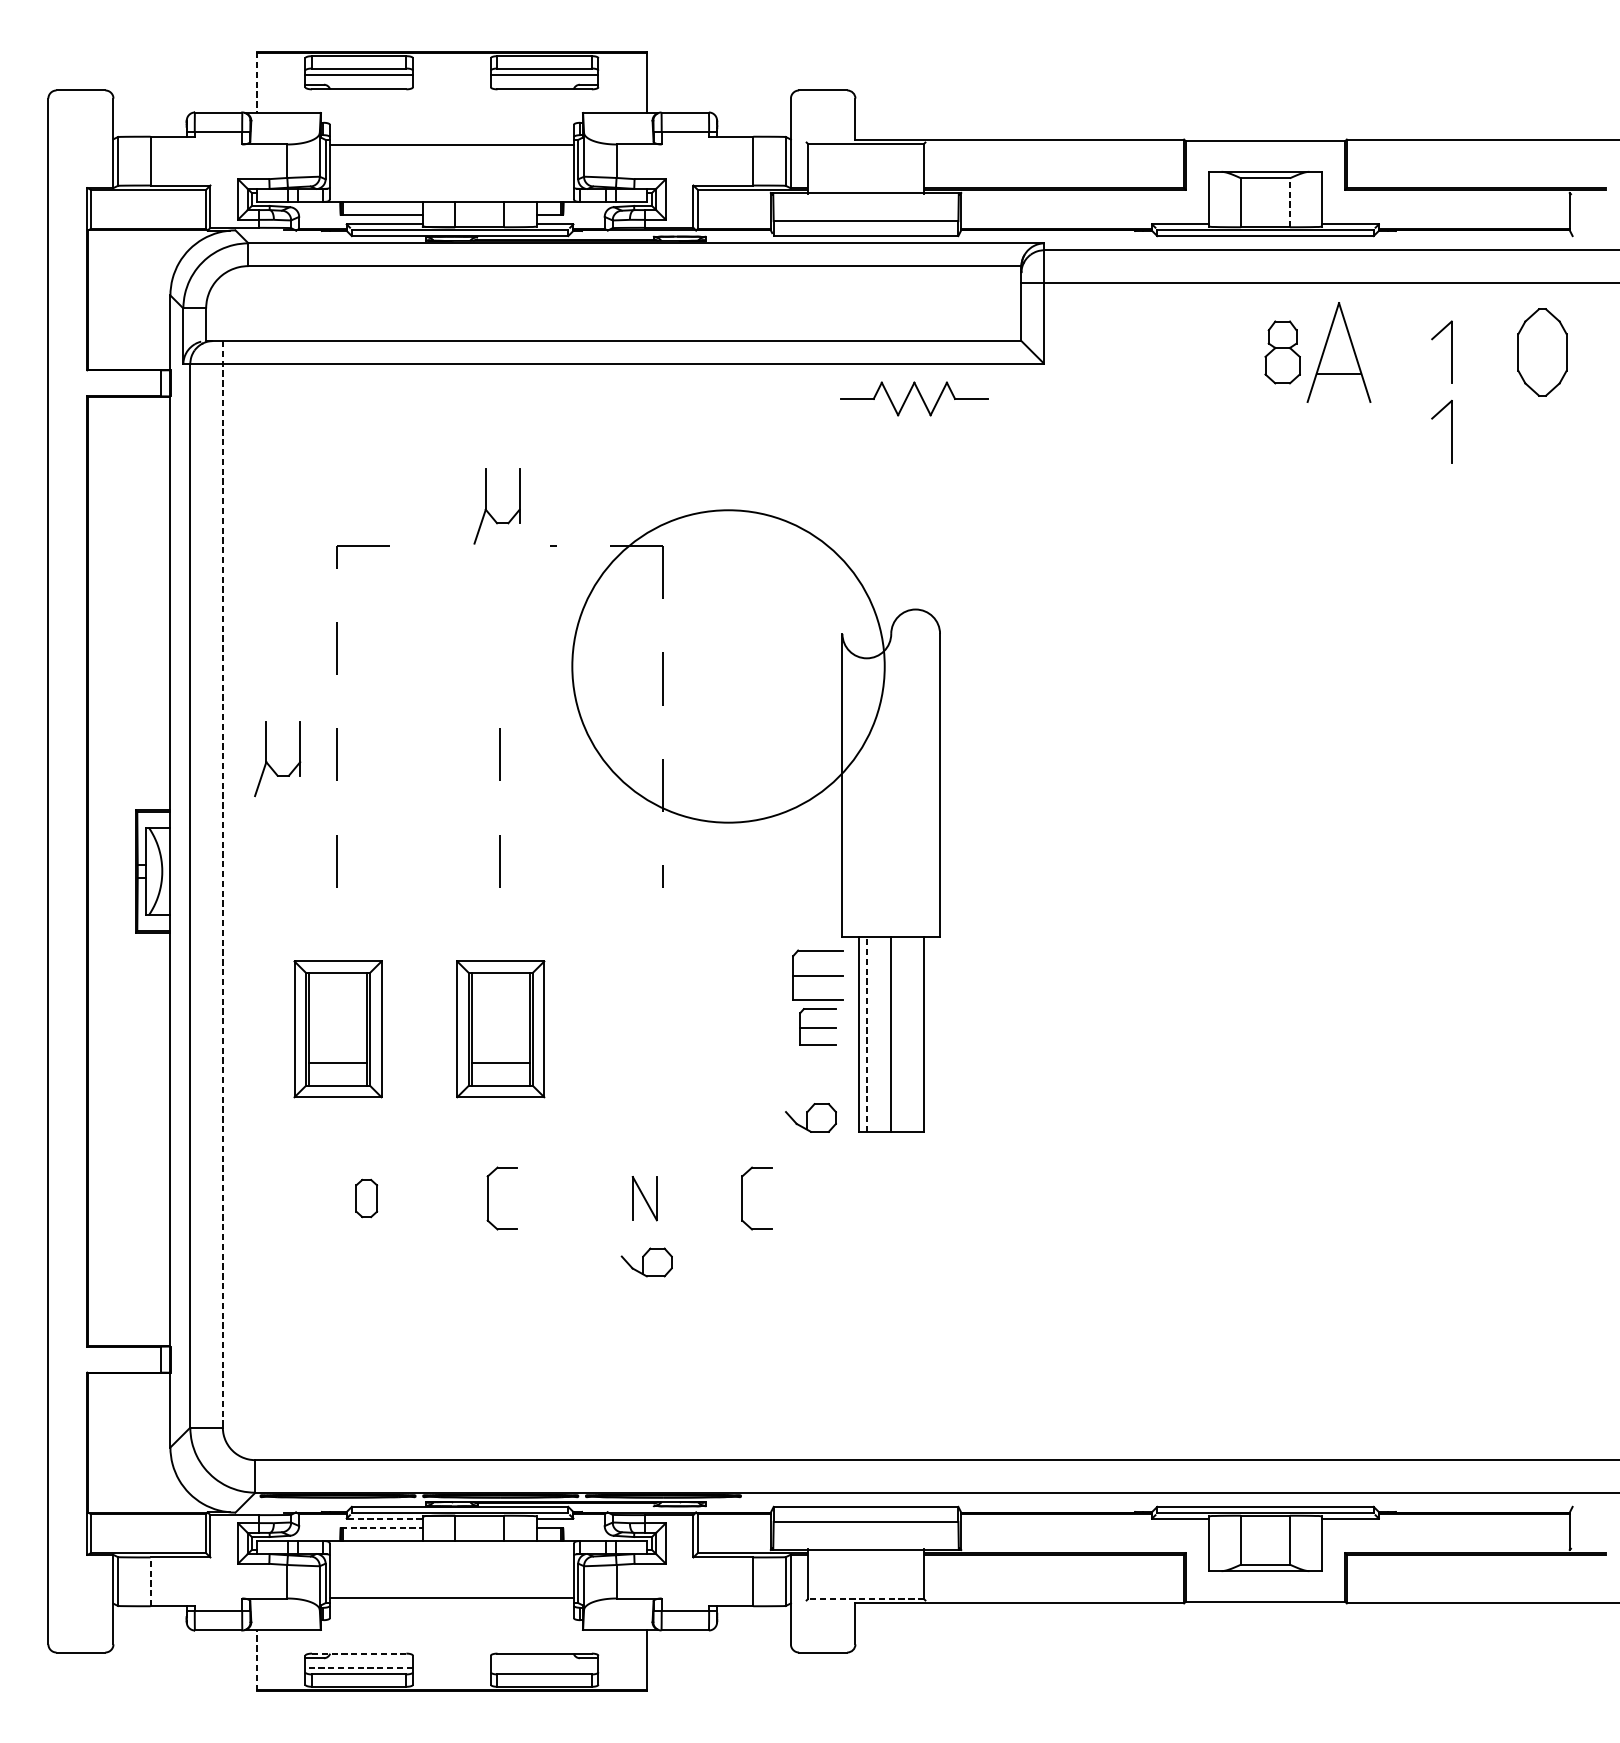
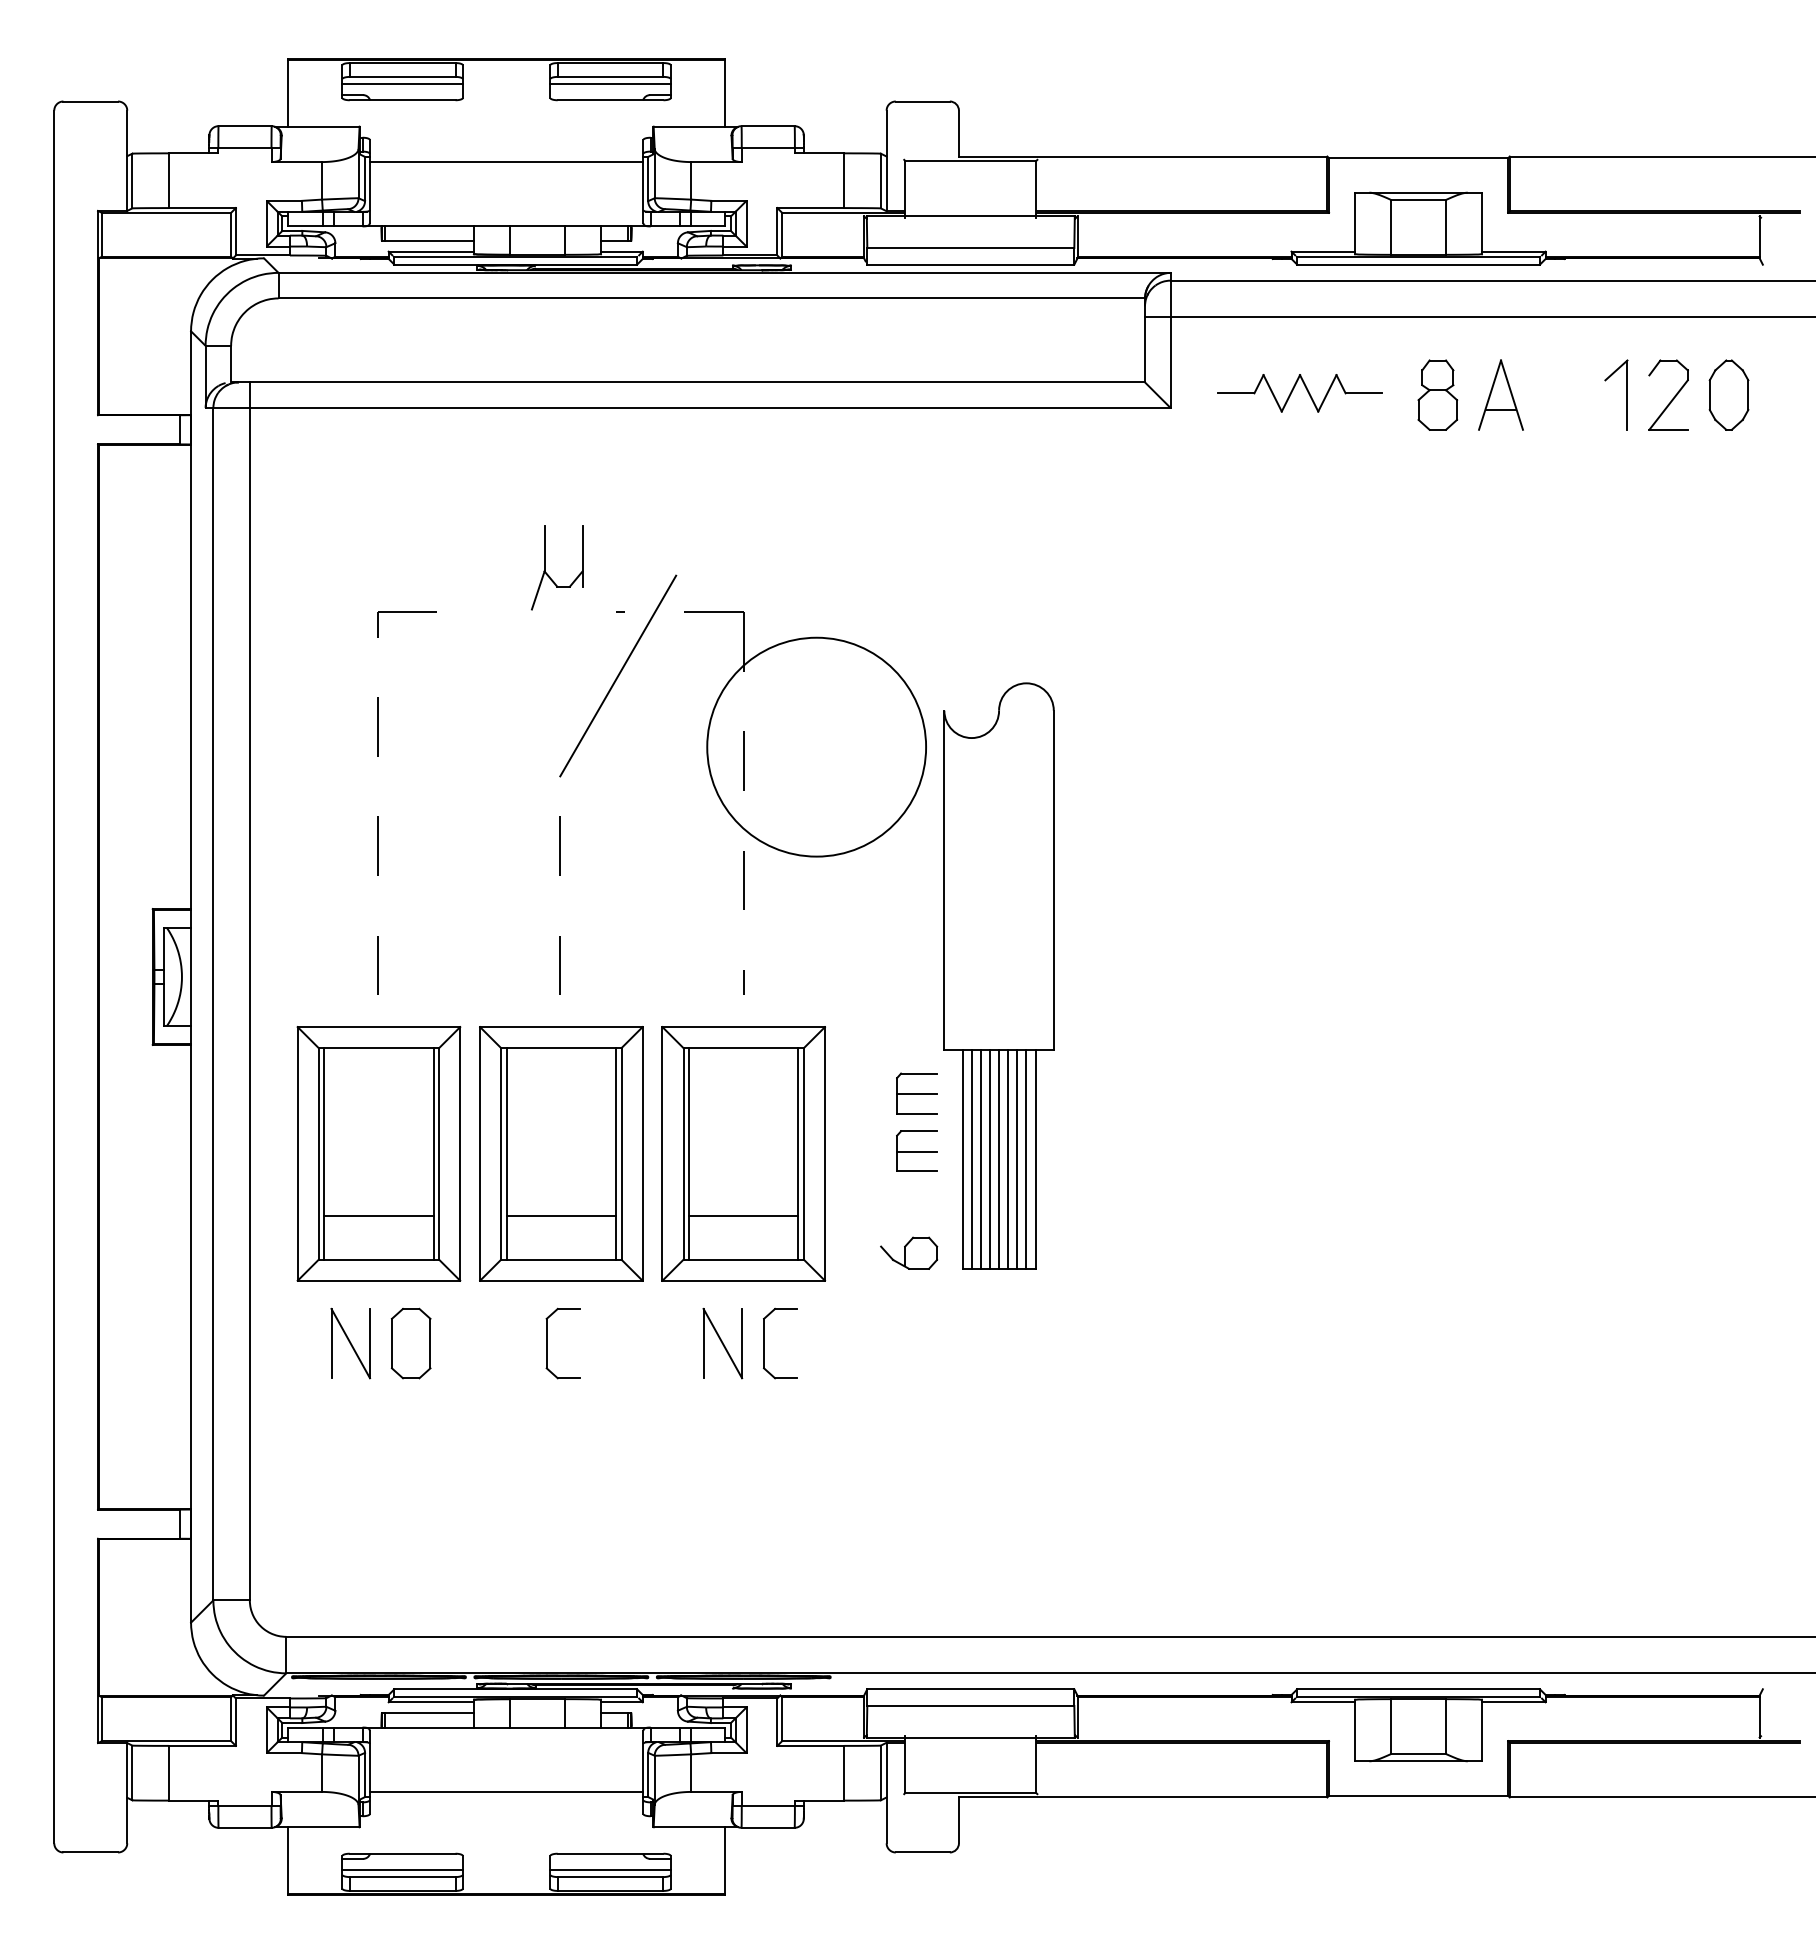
line: (256, 83) -> (287, 93), dashed -> solid
line: (1289, 201) -> (1445, 226), dashed -> solid
part: (1338, 351) -> (1500, 394), size x0.62
part: (1488, 351) -> (1668, 394), added
part: (1541, 351) -> (1728, 394), size x0.71
part: (908, 396) -> (1293, 390), moved
part: (1450, 431) -> (1626, 483), removed
line: (551, 602) -> (618, 675), added
circle: (728, 665) -> (816, 746), size x0.62
part: (270, 765) -> (303, 858), removed
line: (222, 884) -> (249, 991), dashed -> solid
part: (817, 975) -> (916, 1093), size x0.71
part: (337, 1028) -> (378, 1153), size x1.67
part: (500, 1028) -> (561, 1153), size x1.67
part: (663, 1028) -> (743, 1153), added
line: (866, 1033) -> (971, 1158), dashed -> solid
line: (874, 1033) -> (980, 1158), added
line: (882, 1033) -> (989, 1158), added
line: (899, 1033) -> (1008, 1158), added
line: (907, 1033) -> (1017, 1158), added
line: (915, 1033) -> (1026, 1158), added
part: (312, 1198) -> (350, 1343), added
part: (366, 1198) -> (410, 1343), size x1.67
part: (644, 1198) -> (722, 1343), size x1.43
part: (742, 1198) -> (764, 1343), moved
part: (647, 1261) -> (725, 1414), removed
line: (384, 1518) -> (431, 1702), dashed -> solid
line: (381, 1527) -> (427, 1712), dashed -> solid
line: (150, 1581) -> (168, 1772), dashed -> solid
line: (865, 1599) -> (970, 1792), dashed -> solid
line: (359, 1653) -> (402, 1853), dashed -> solid
line: (256, 1659) -> (287, 1860), dashed -> solid
line: (359, 1667) -> (402, 1869), dashed -> solid
line: (544, 1667) -> (610, 1869), added

